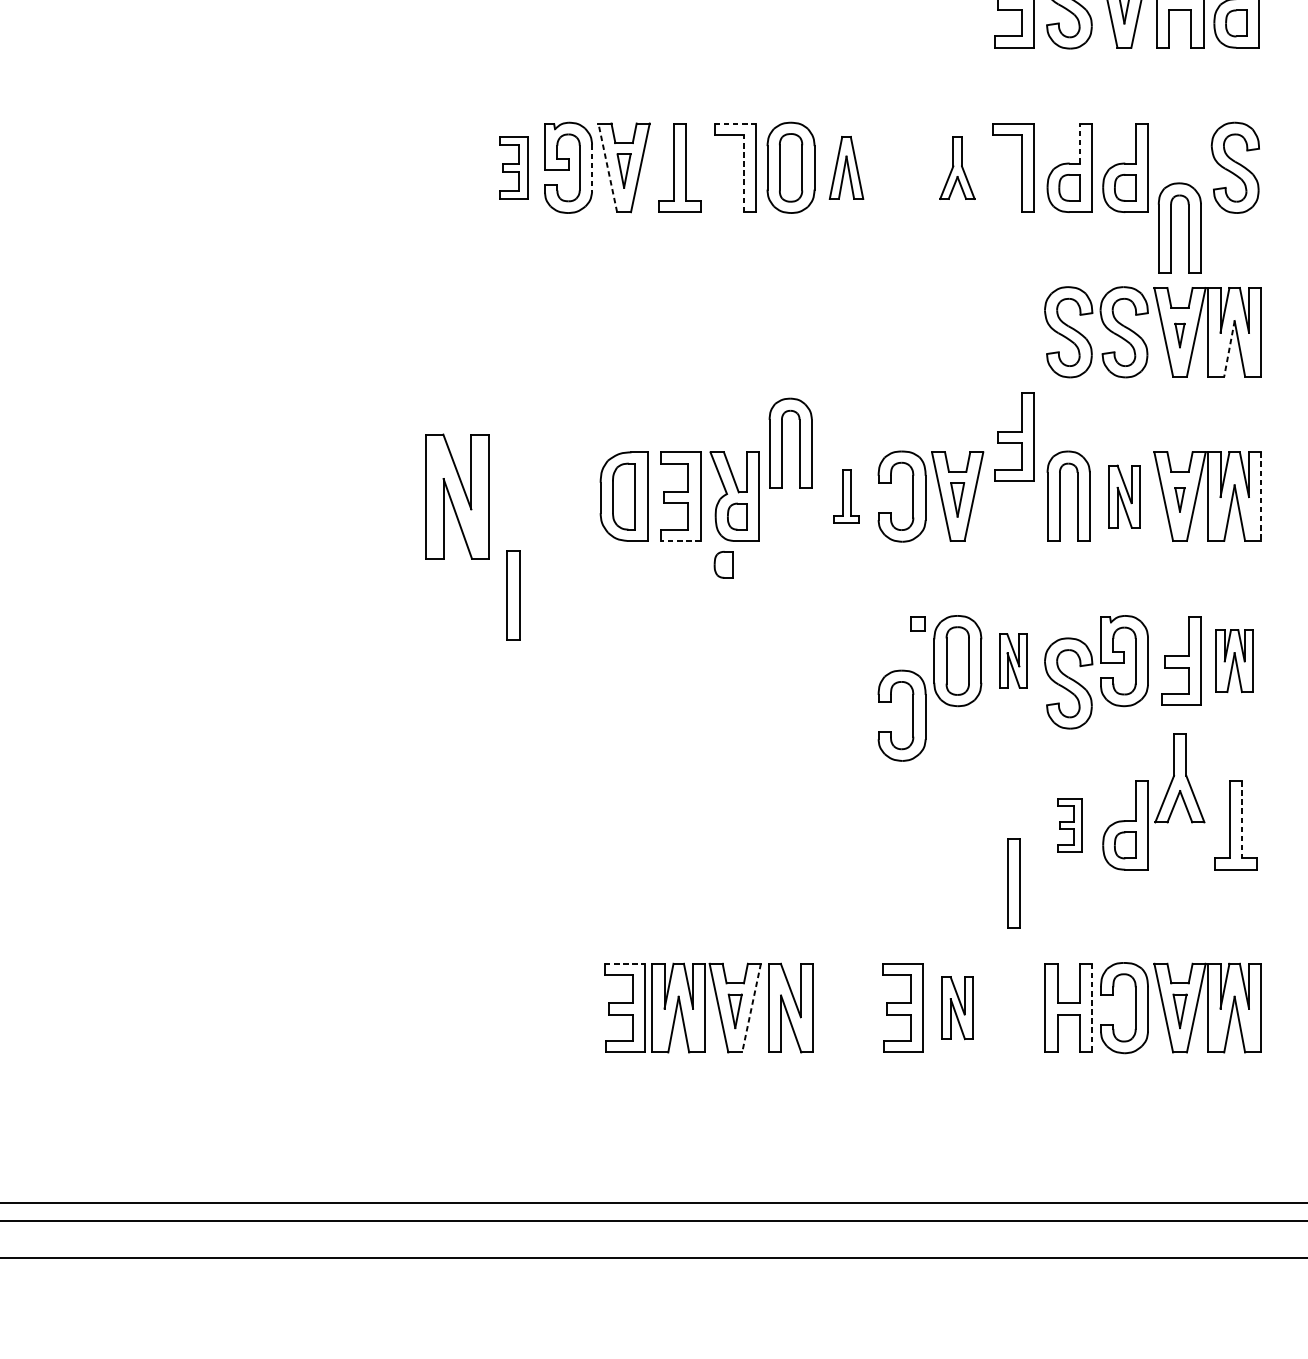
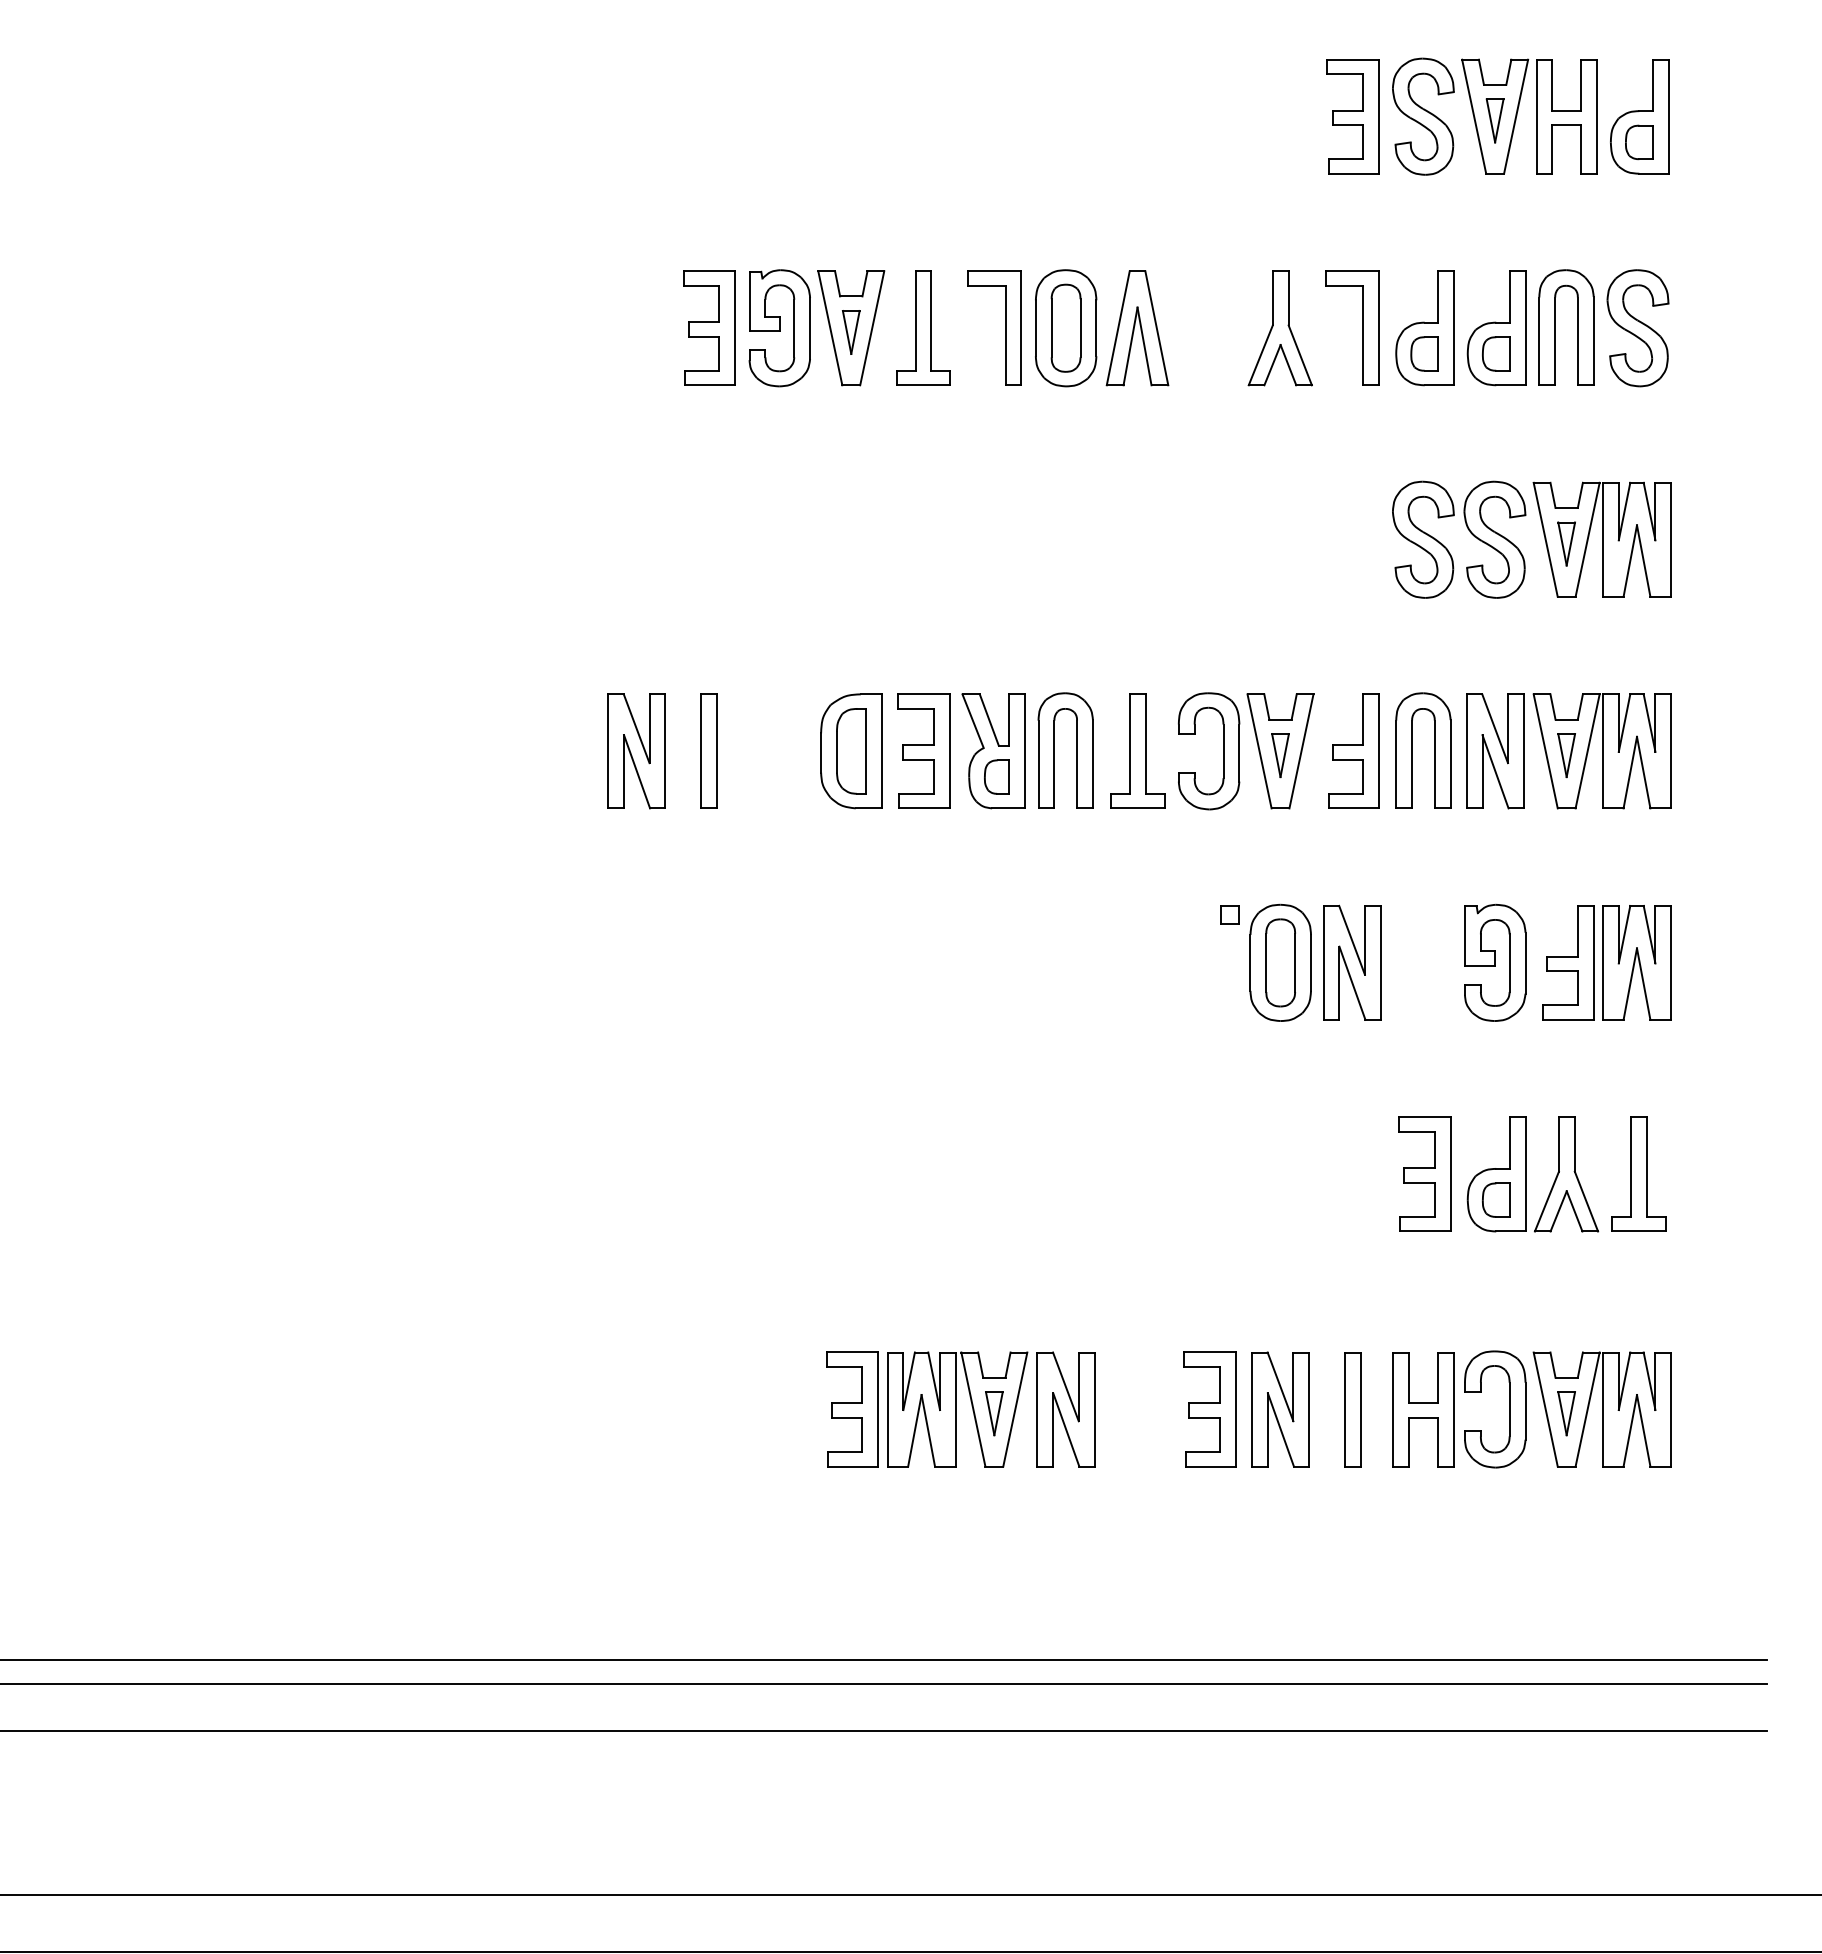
line: (735, 123) -> (994, 271), dashed -> solid
line: (1080, 143) -> (1438, 296), dashed -> solid
part: (513, 167) -> (709, 327), size x1.43
line: (607, 167) -> (830, 327), dashed -> solid
line: (592, 168) -> (810, 329), dashed -> solid
part: (846, 168) -> (1137, 328), size x1.43
part: (956, 168) -> (1279, 328), size x1.43
line: (743, 173) -> (1005, 335), dashed -> solid
part: (1171, 227) -> (1555, 327), moved
part: (1179, 335) -> (1566, 543), size x1.43
line: (1229, 349) -> (1630, 561), dashed -> solid
part: (1014, 436) -> (1353, 750), moved
part: (782, 443) -> (1054, 750), moved
part: (846, 495) -> (1137, 750), size x1.67
part: (457, 496) -> (636, 751), size x0.71
part: (1124, 496) -> (1495, 751), size x1.43
line: (1261, 496) -> (1671, 751), dashed -> solid
part: (1179, 499) -> (1566, 755), size x1.43
line: (680, 541) -> (924, 808), dashed -> solid
part: (723, 564) -> (979, 838), removed
part: (513, 594) -> (708, 750), moved
part: (1013, 660) -> (1352, 962), size x1.67
part: (1234, 660) -> (1636, 962), size x1.43
part: (1068, 683) -> (1423, 991), removed
part: (913, 715) -> (1223, 1033), removed
part: (1179, 778) -> (1566, 1174), moved
line: (1242, 820) -> (1646, 1167), dashed -> solid
part: (1069, 824) -> (1424, 1173), size x1.67
part: (1013, 883) -> (1352, 1409), moved
line: (625, 963) -> (852, 1352), dashed -> solid
line: (751, 1008) -> (1015, 1410), dashed -> solid
part: (957, 1008) -> (1280, 1409), size x1.43
line: (1092, 1008) -> (1454, 1410), dashed -> solid

